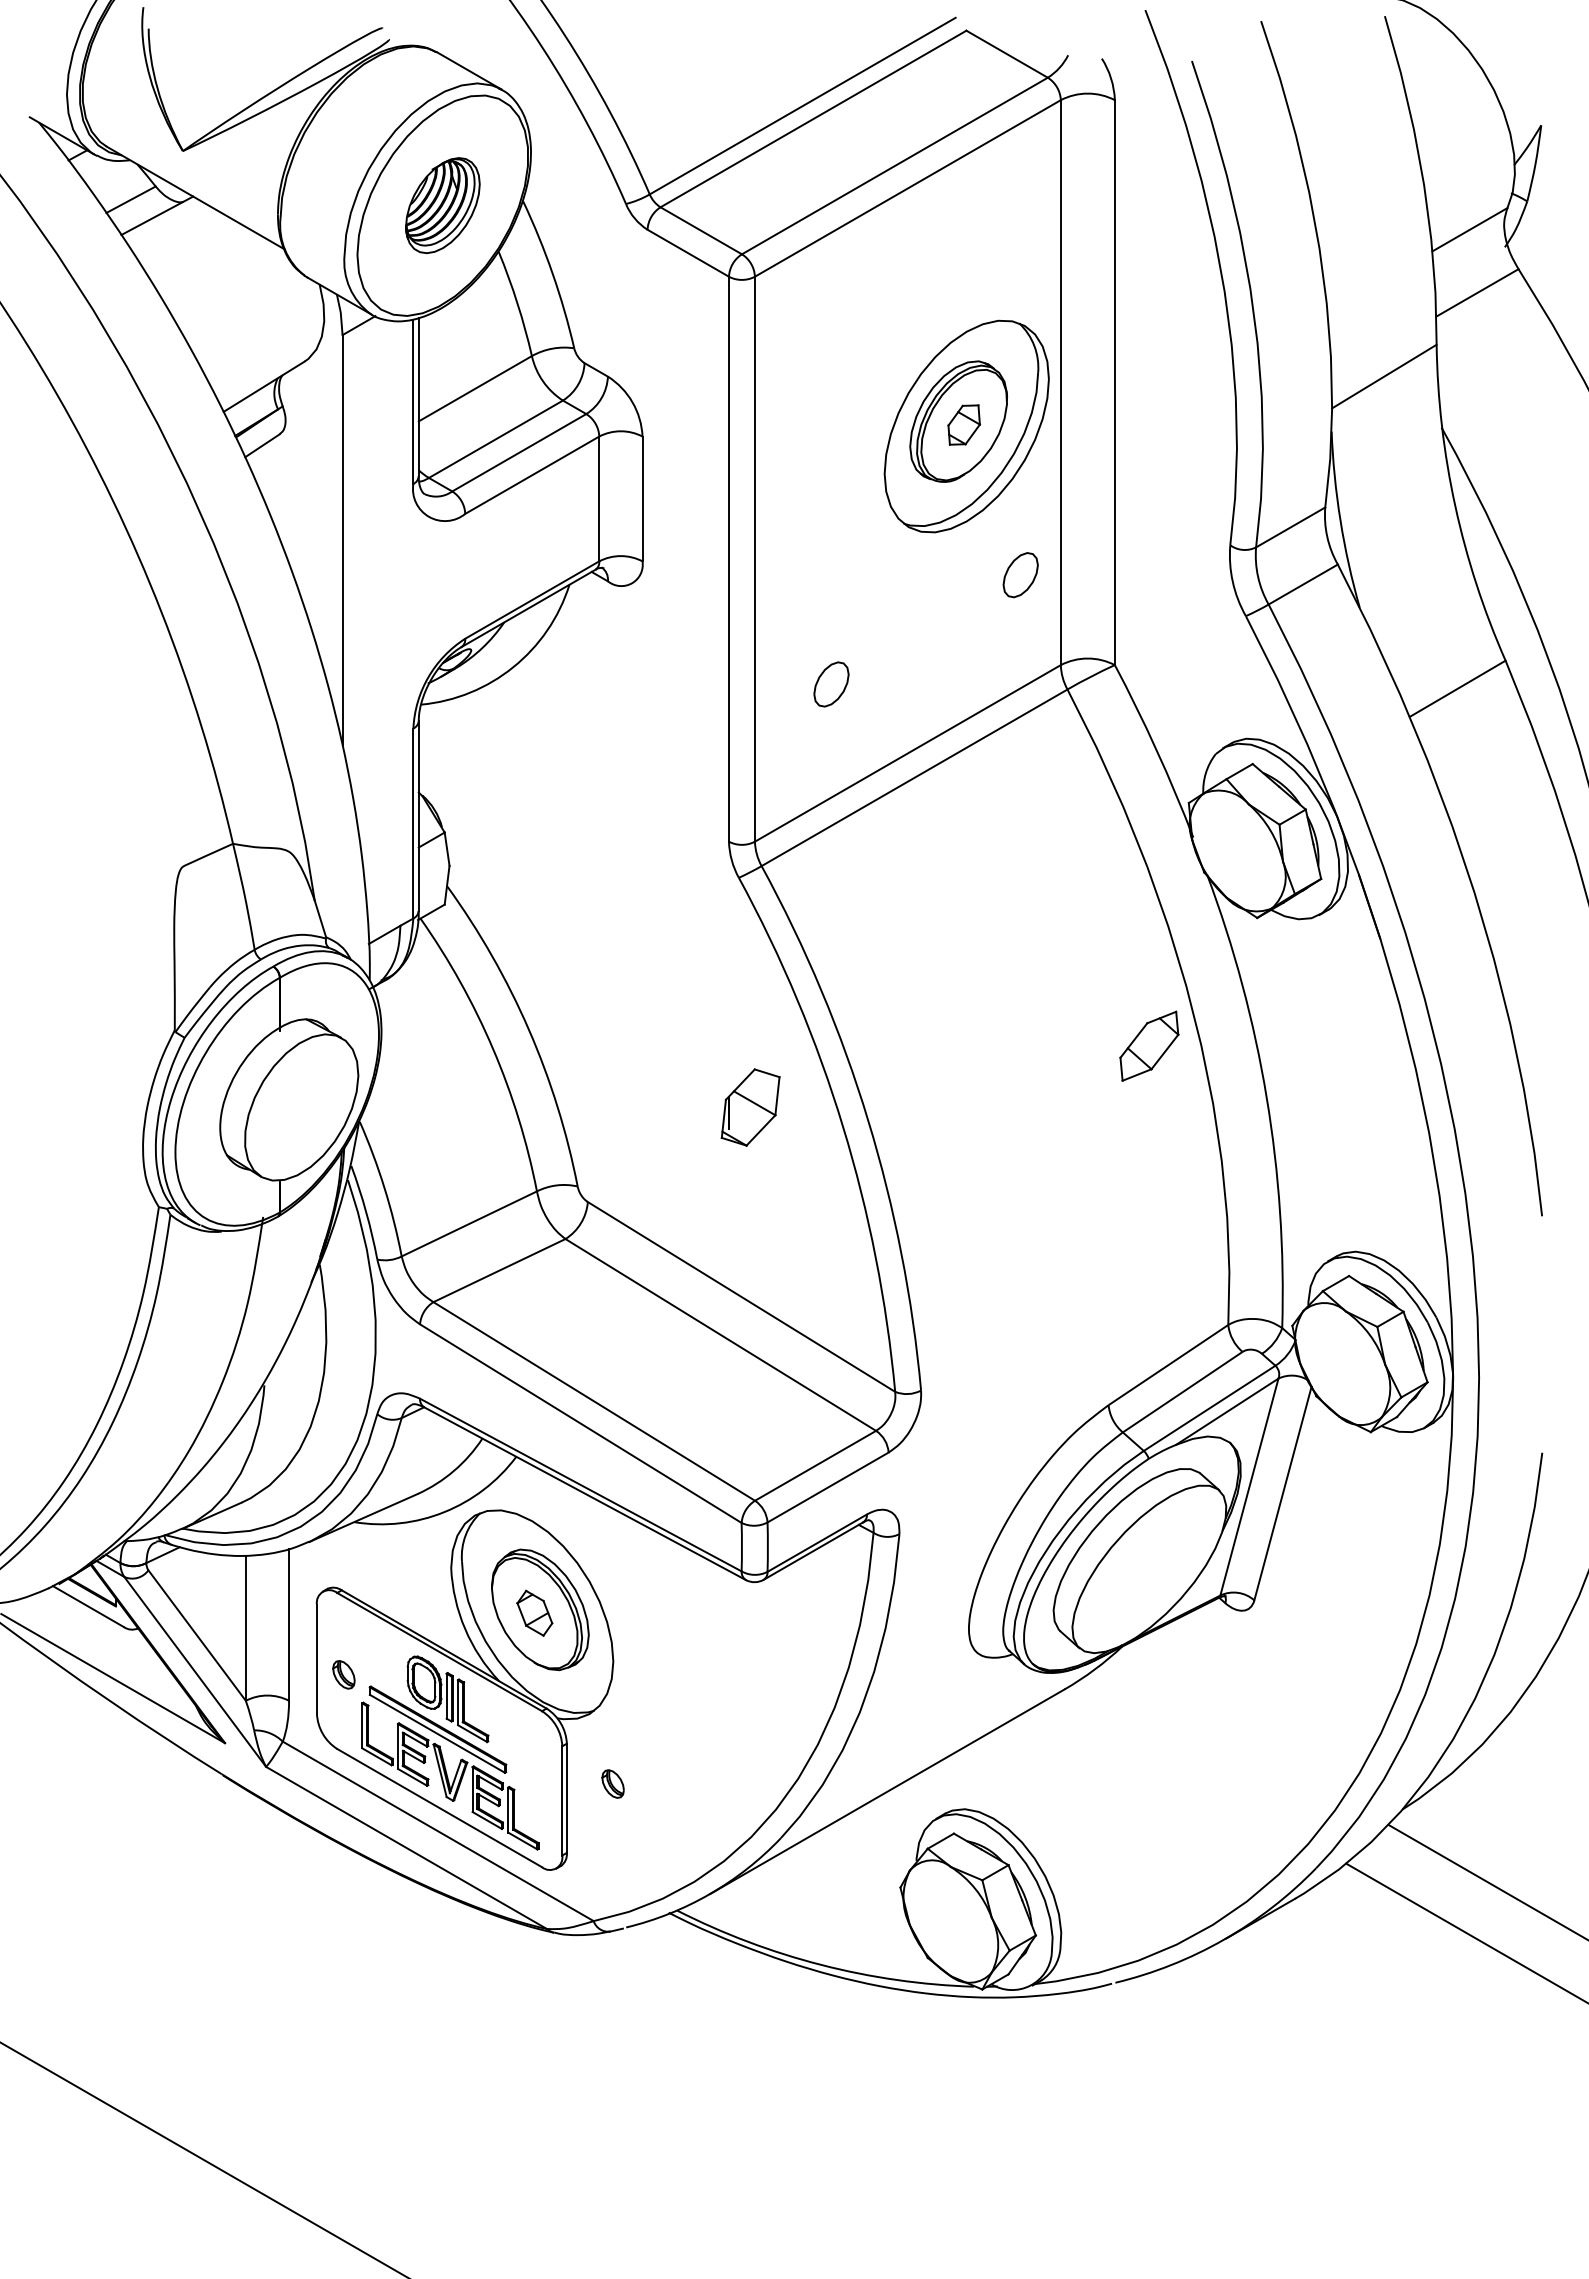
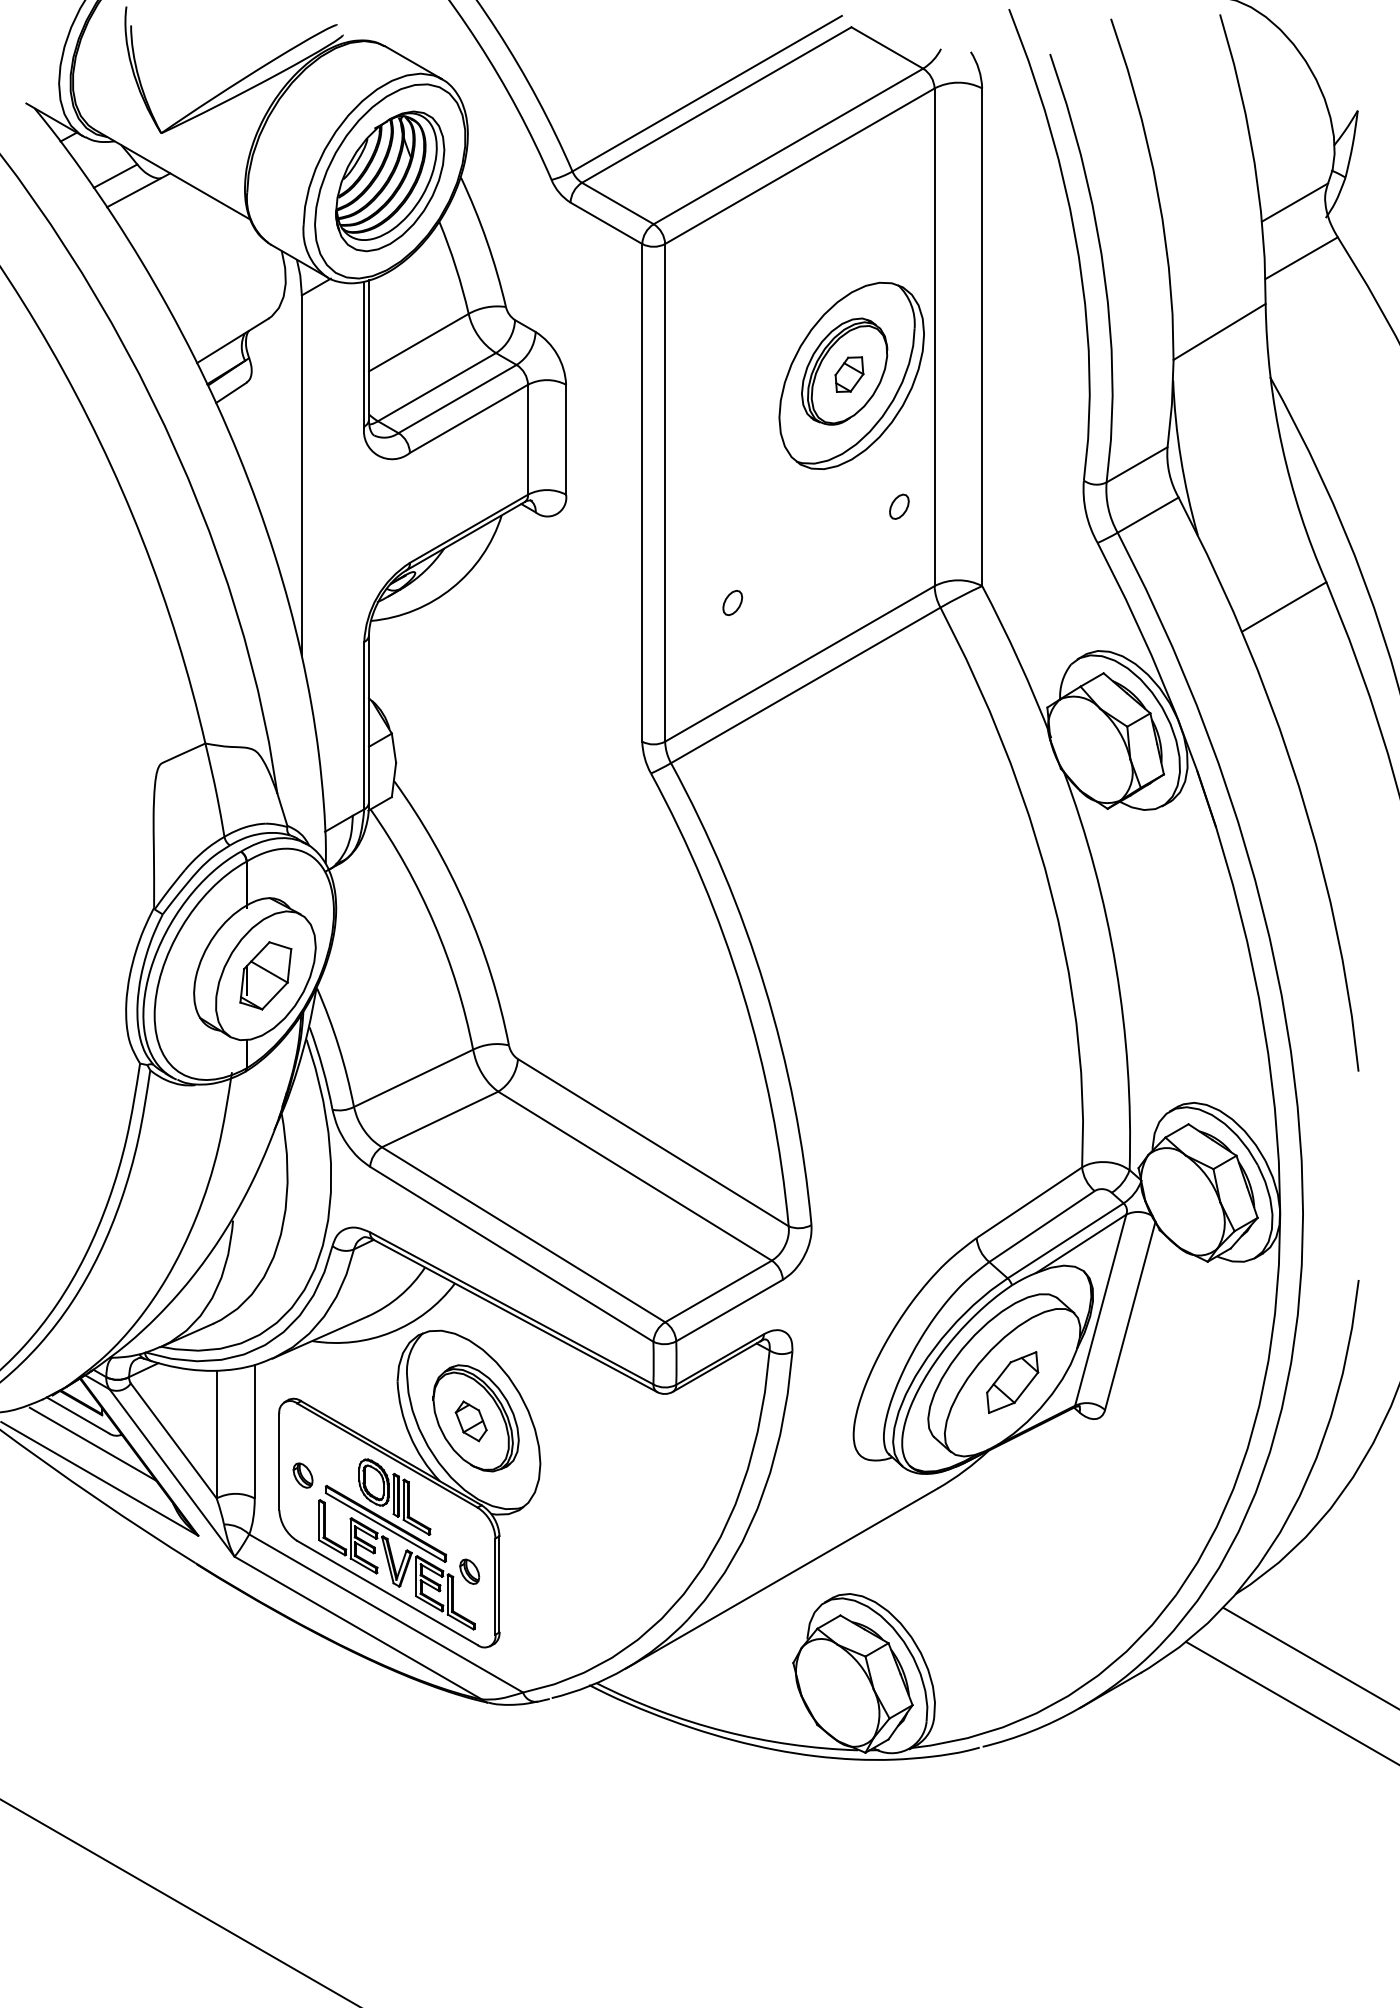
part: (442, 205) -> (389, 181), size x1.67
part: (1020, 574) -> (899, 506), size x0.62
part: (831, 683) -> (732, 602), size x0.62
part: (1149, 1045) -> (1012, 1381), moved
part: (750, 1107) -> (265, 975), moved
line: (105, 1638) -> (93, 1443), added
part: (612, 1783) -> (469, 1571), moved

